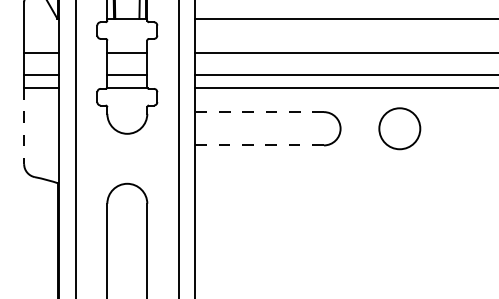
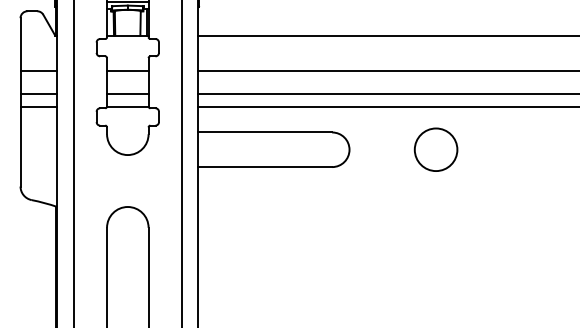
line: (259, 112) -> (265, 132), dashed -> solid
line: (24, 125) -> (20, 146), dashed -> solid
circle: (399, 128) -> (435, 149), moved
line: (259, 145) -> (265, 167), dashed -> solid

